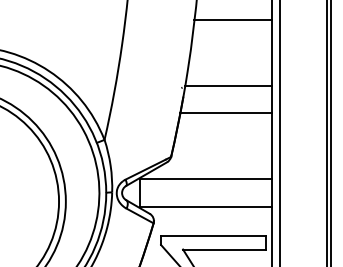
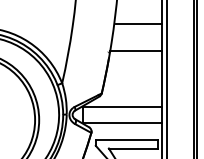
line: (232, 19) -> (138, 23), moved
line: (226, 113) -> (134, 67), removed

